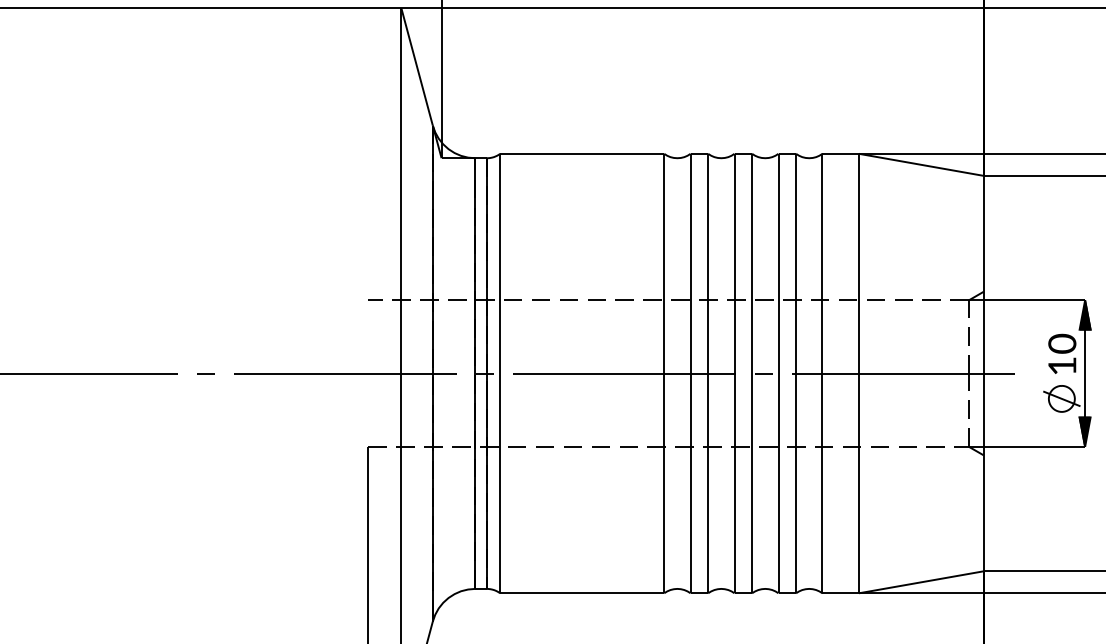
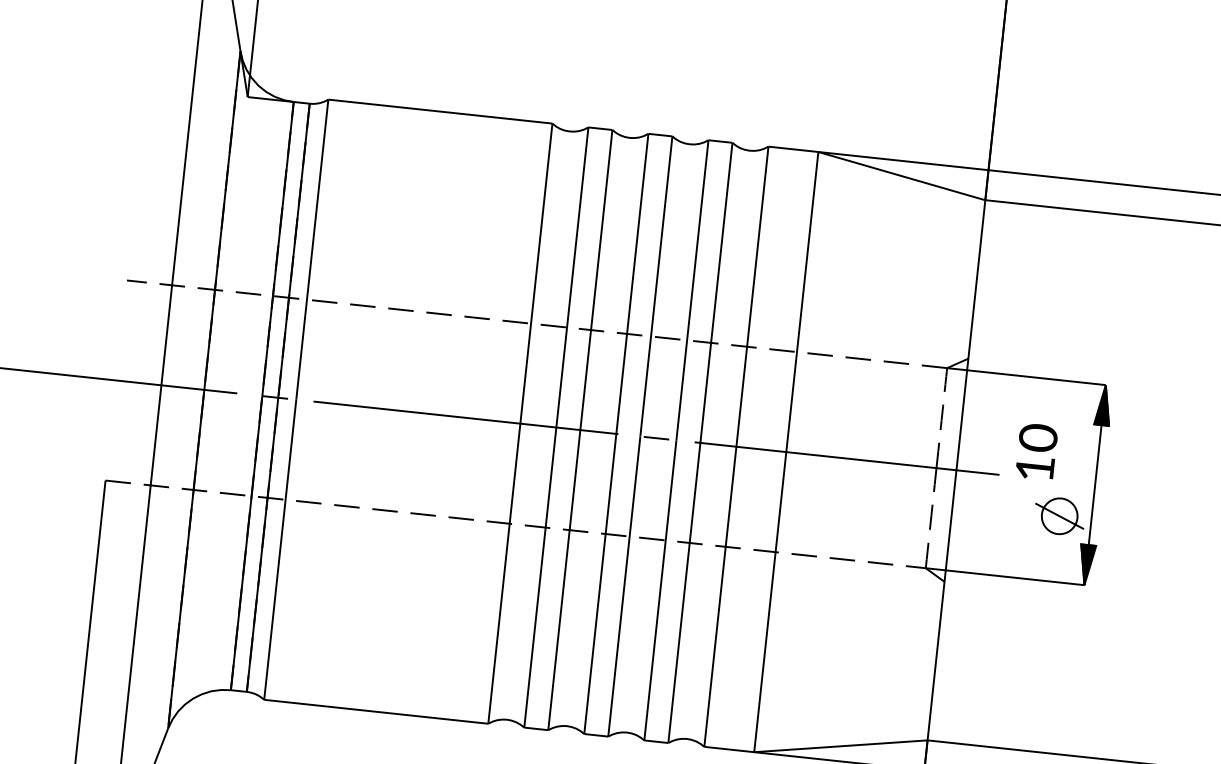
text: (1062, 353) -> (1037, 451), moved

